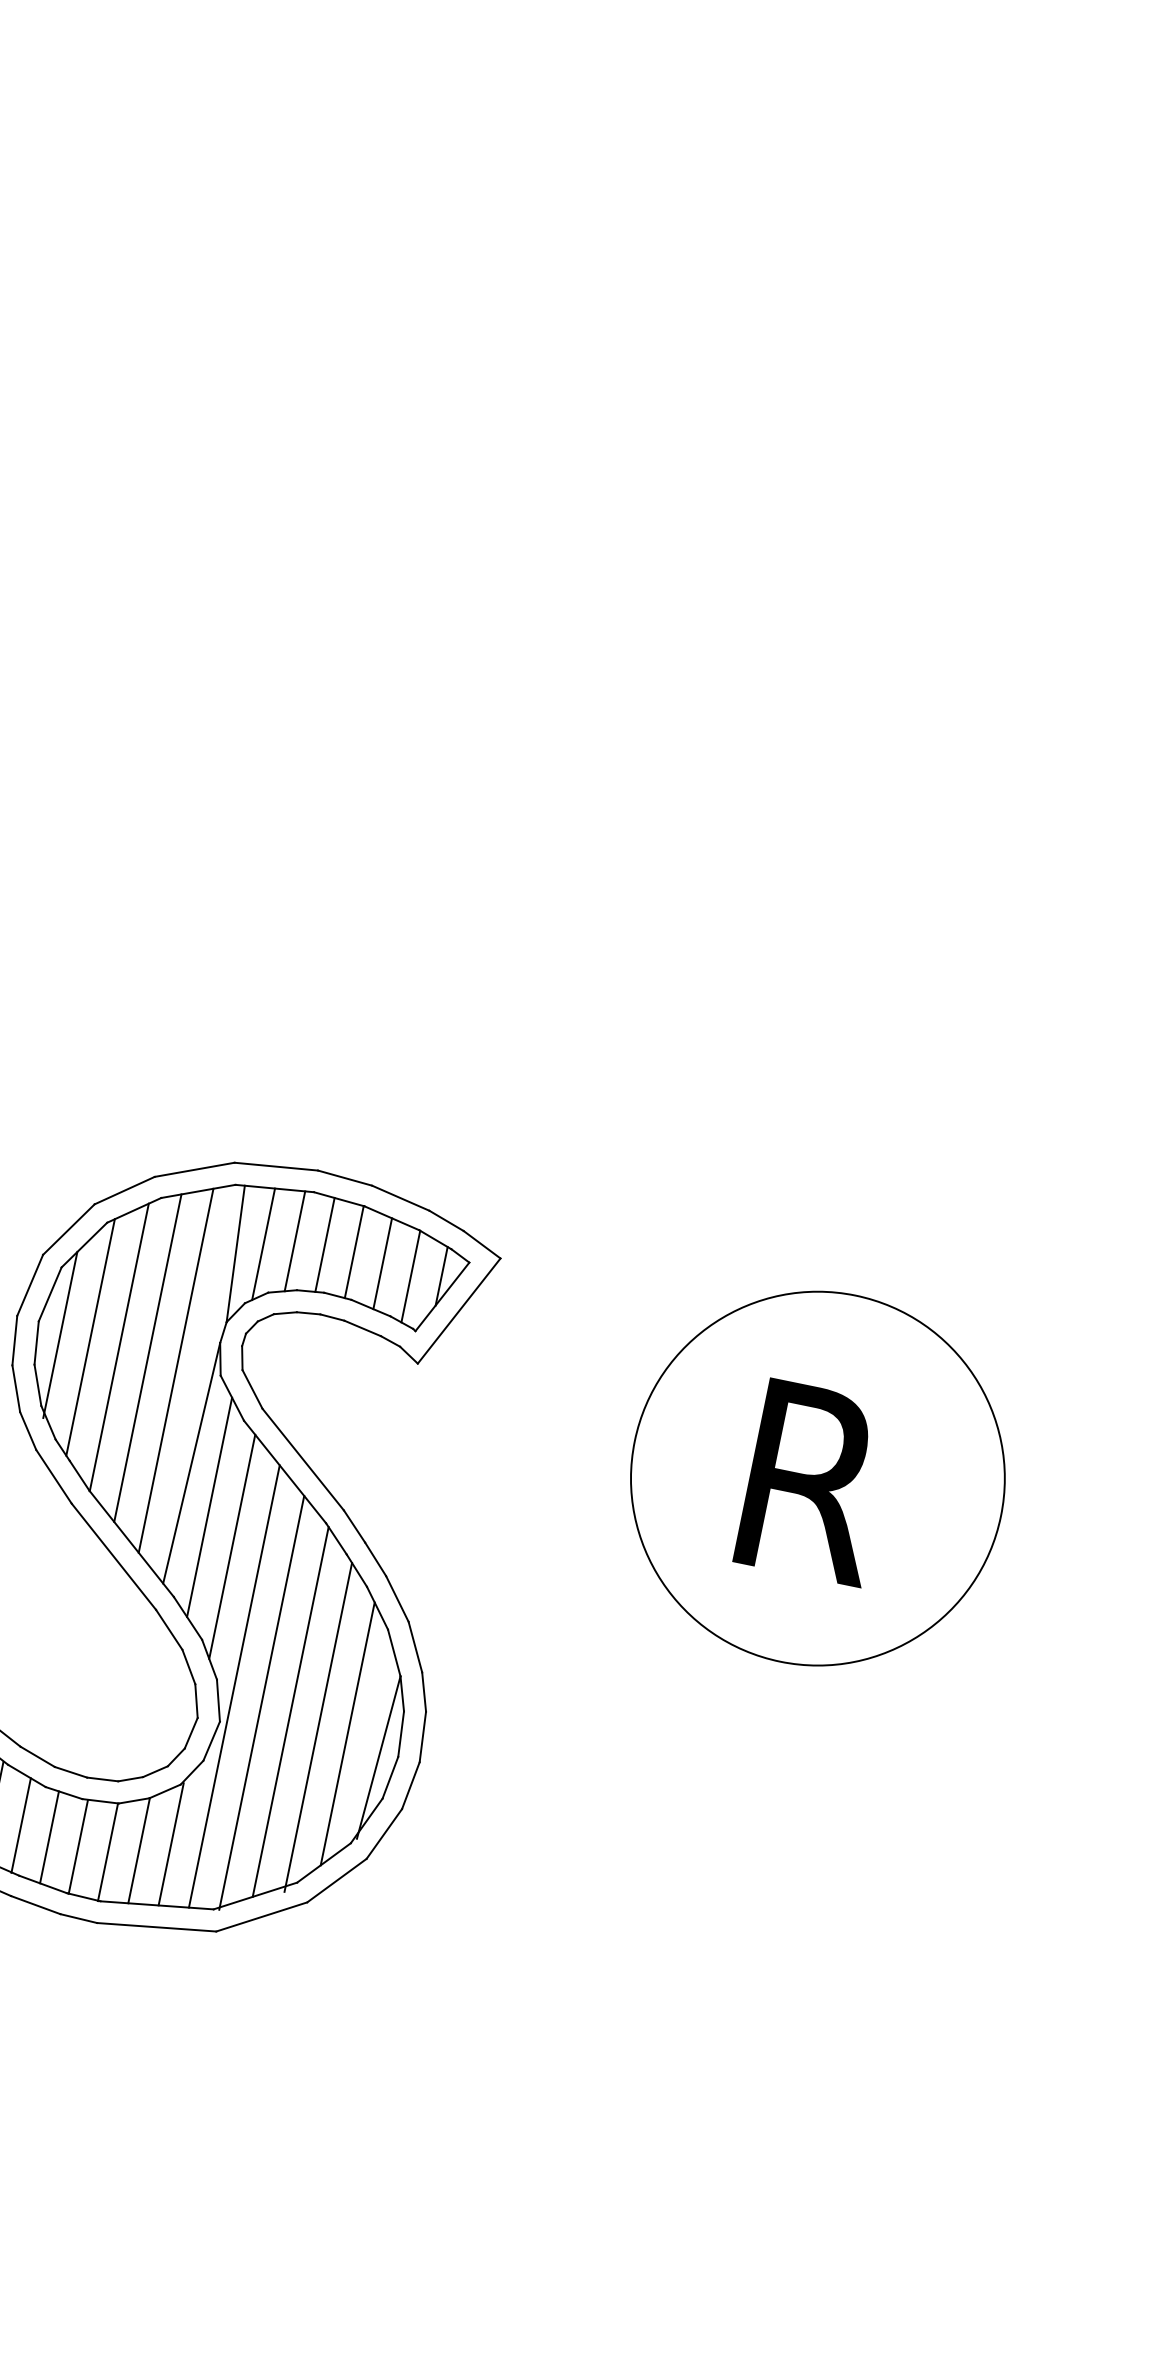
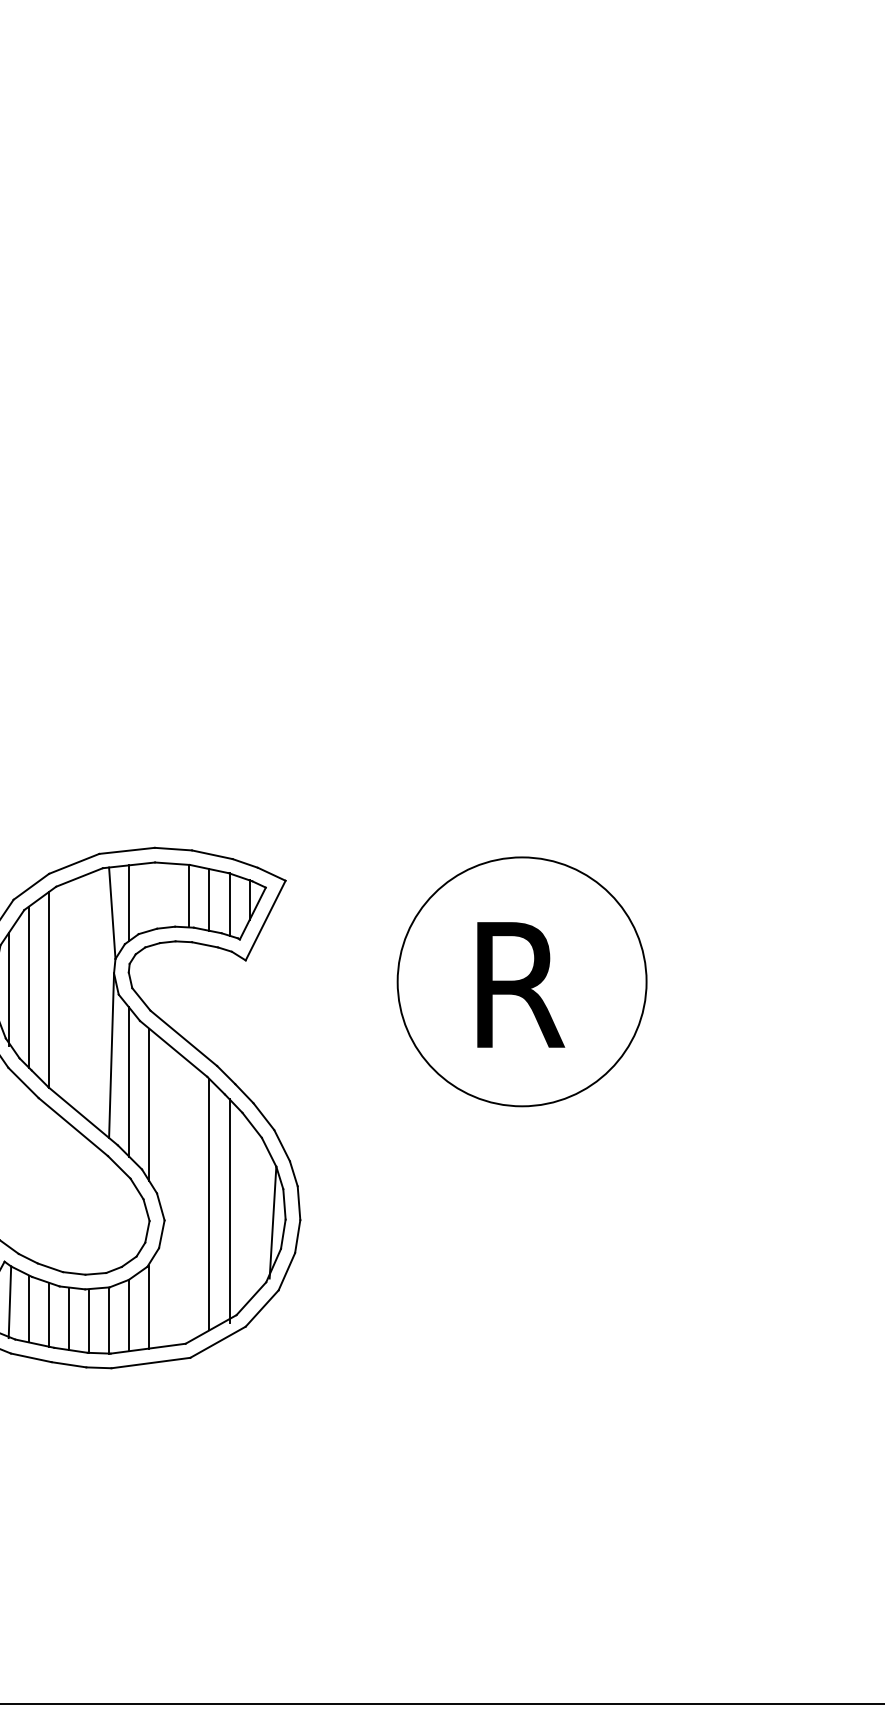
line: (295, 1242) -> (149, 897), removed
line: (325, 1245) -> (169, 895), removed
line: (147, 1357) -> (68, 992), removed
line: (176, 1370) -> (89, 997), removed
line: (234, 1686) -> (169, 1195), removed
line: (261, 1702) -> (189, 1202), removed
line: (347, 1734) -> (249, 1211), removed

